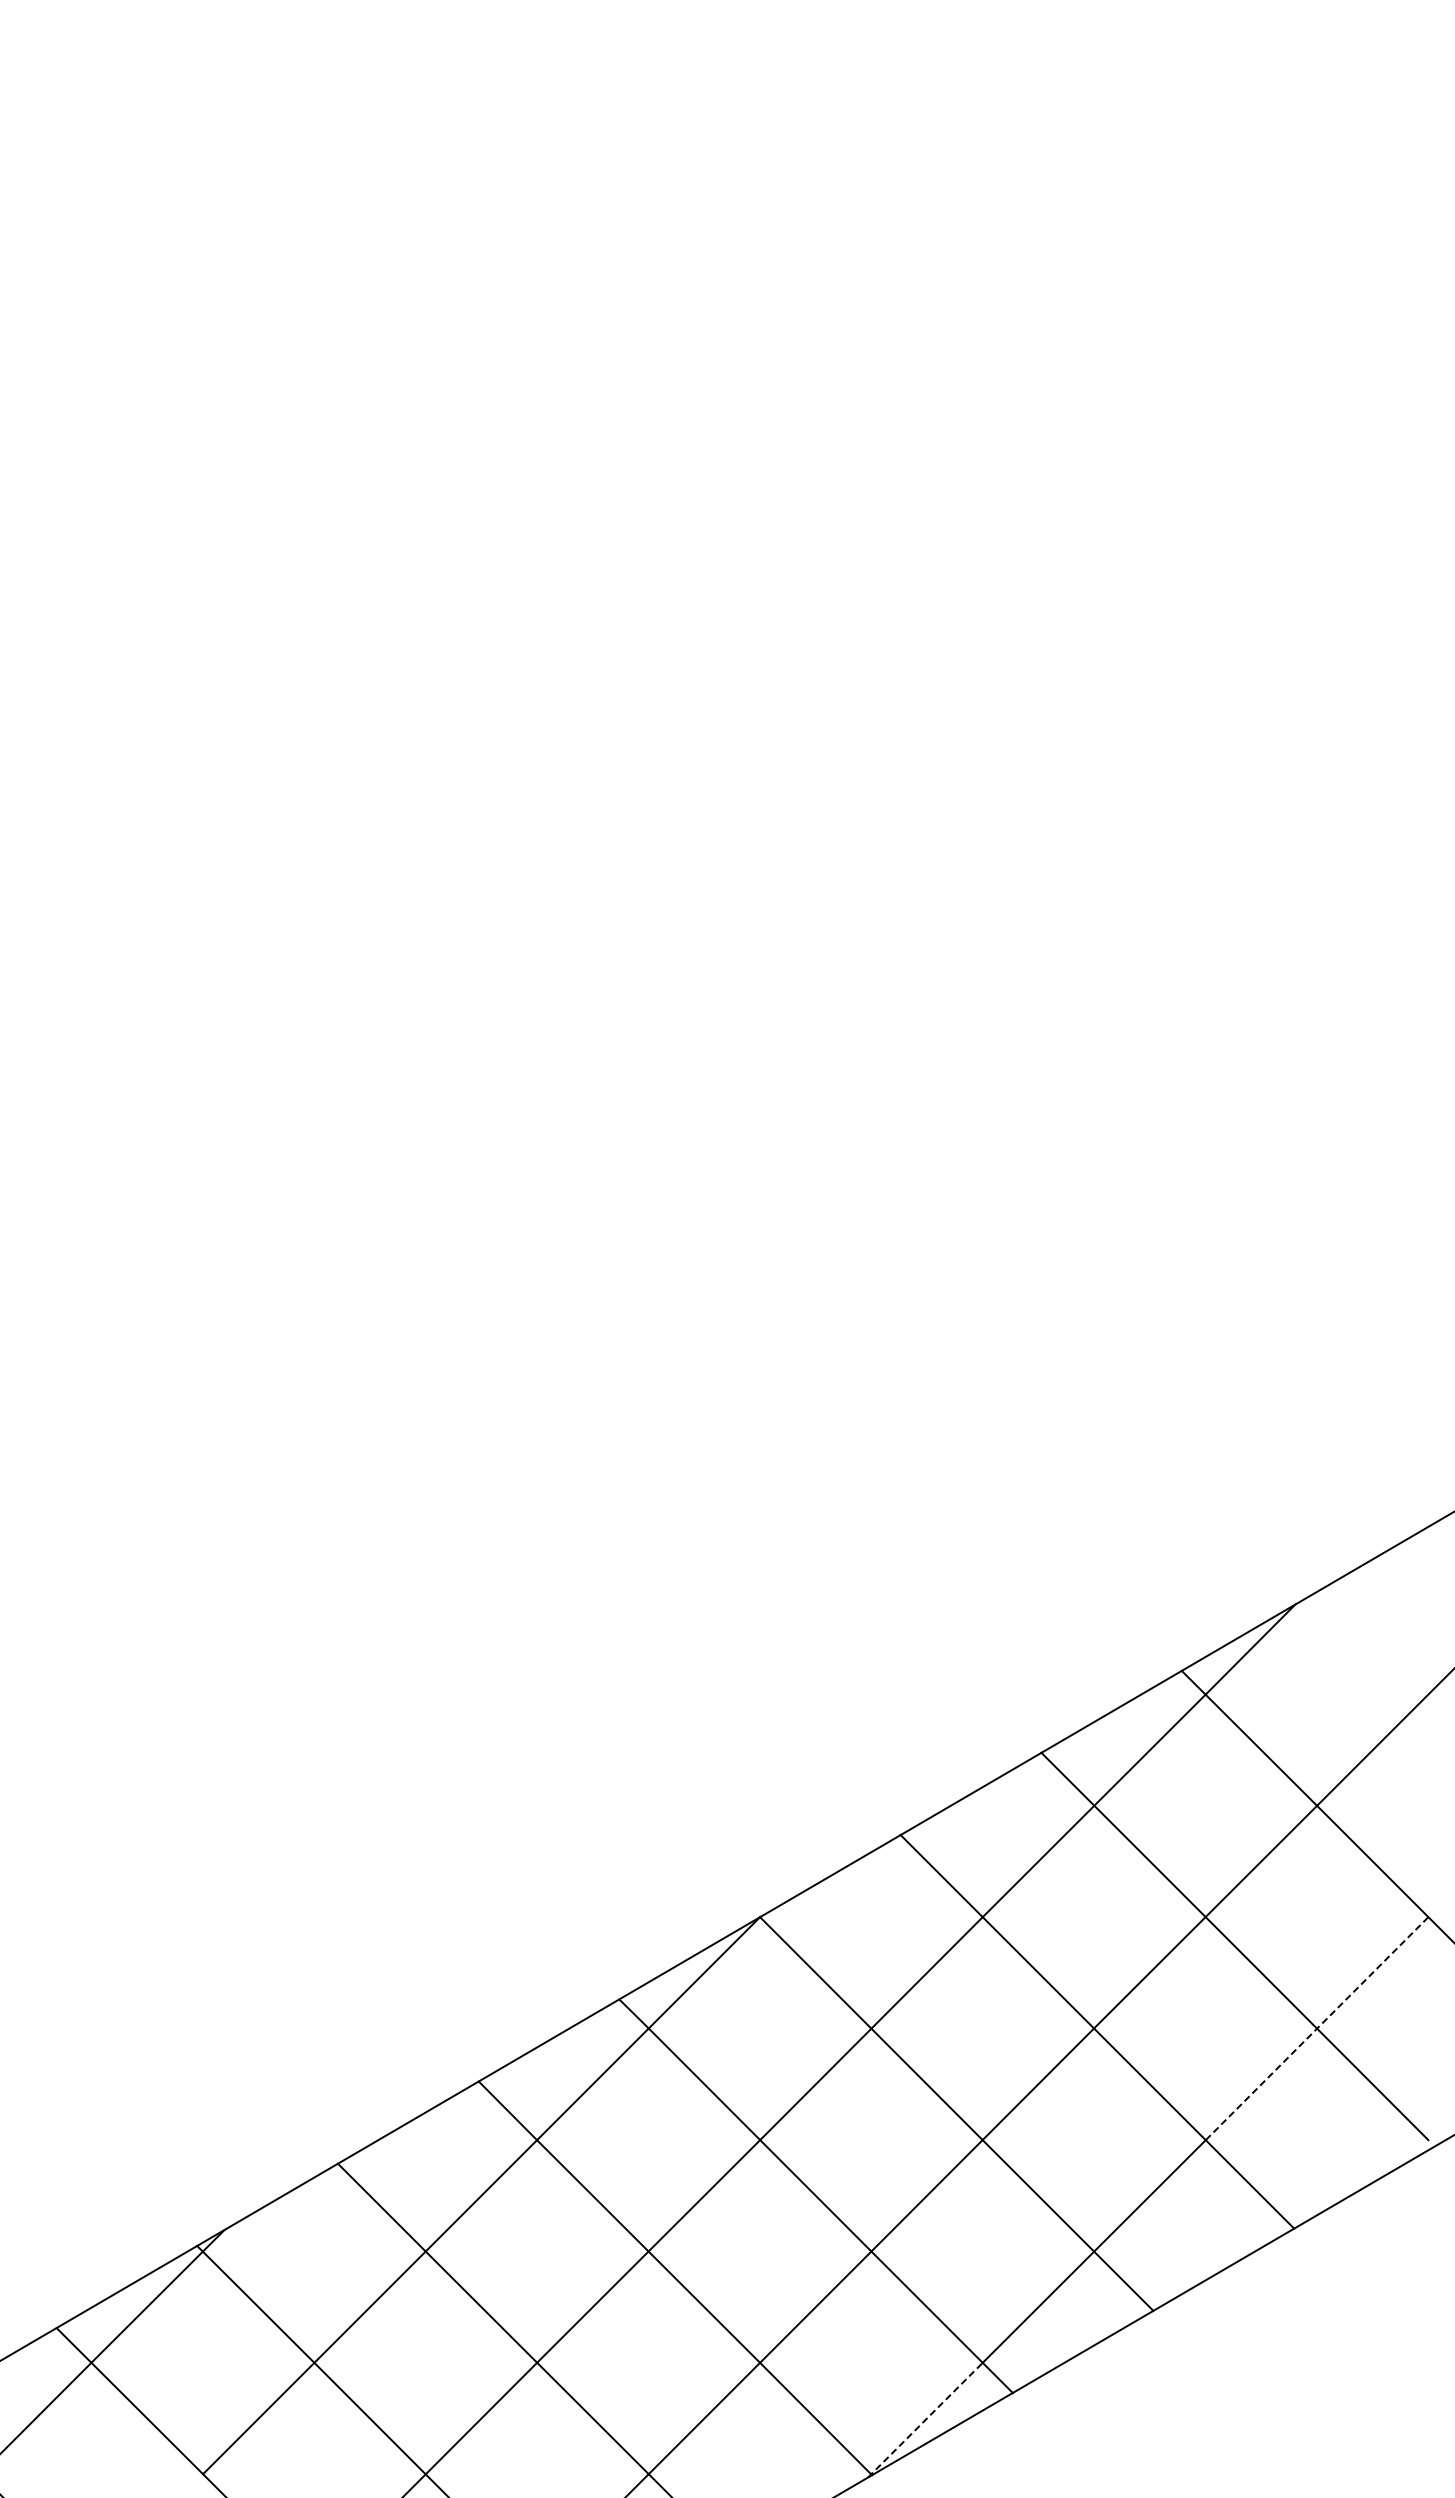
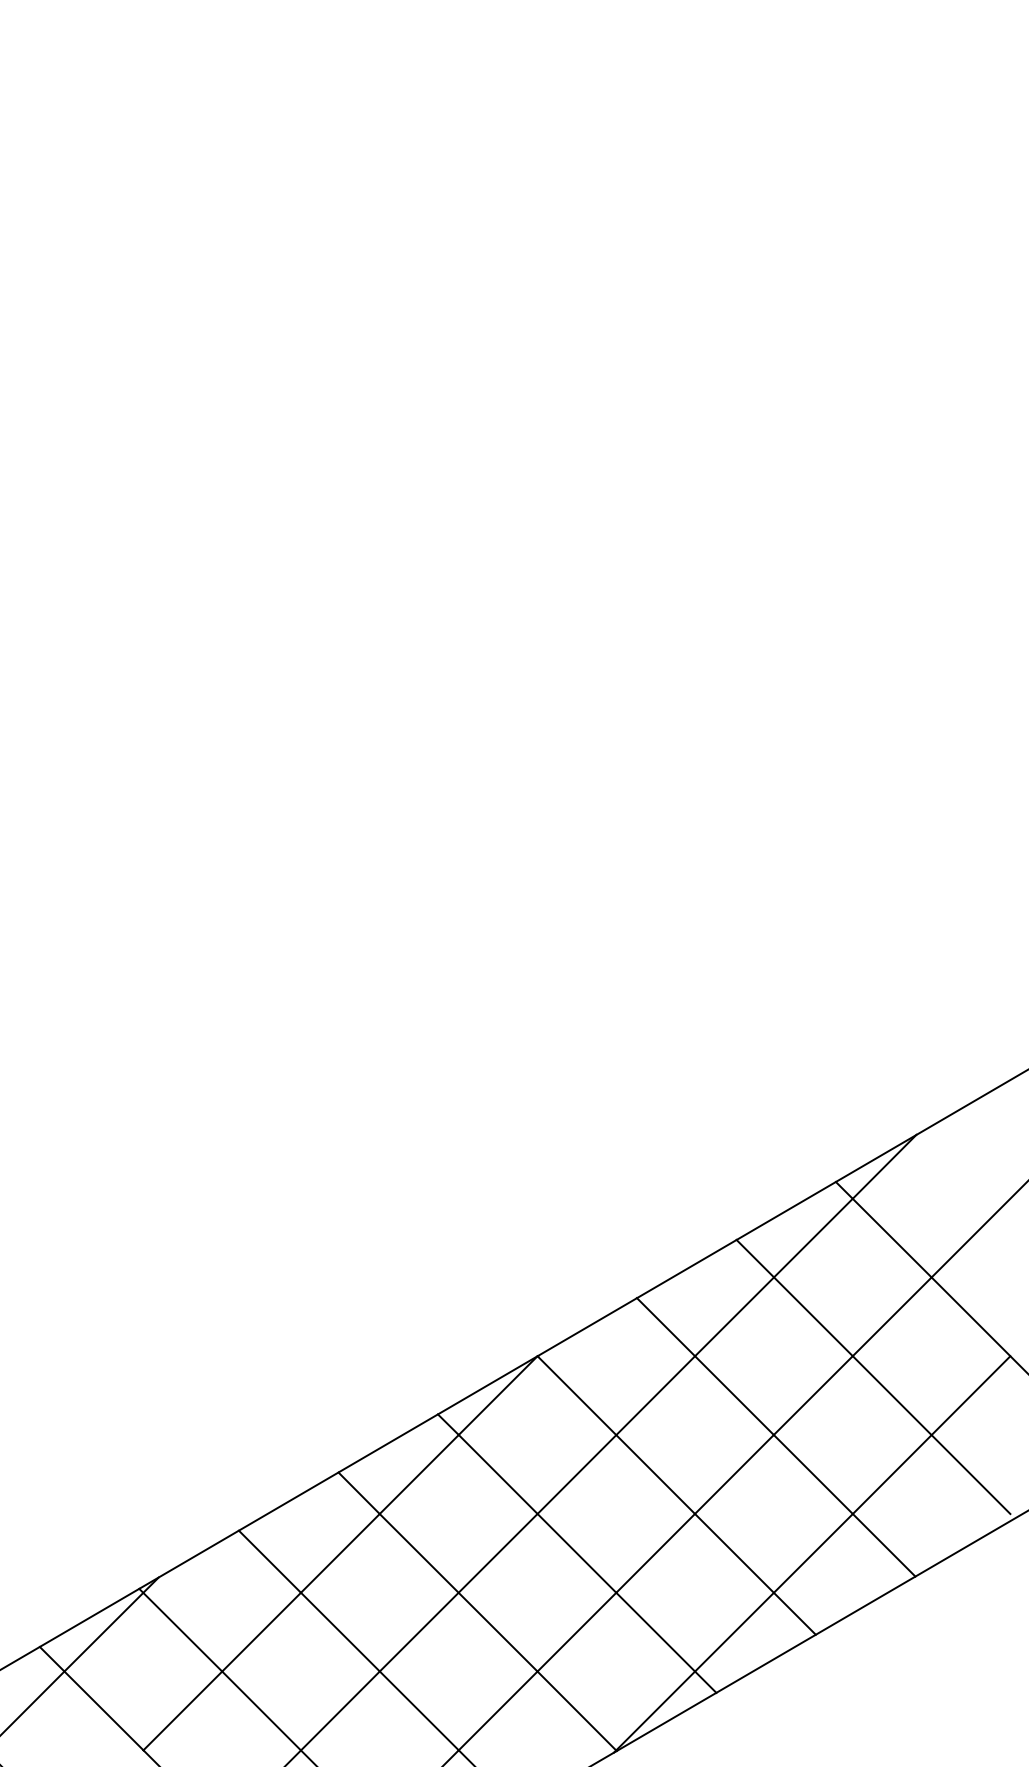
line: (1317, 2028) -> (931, 1434), dashed -> solid
line: (925, 2419) -> (654, 1711), dashed -> solid

